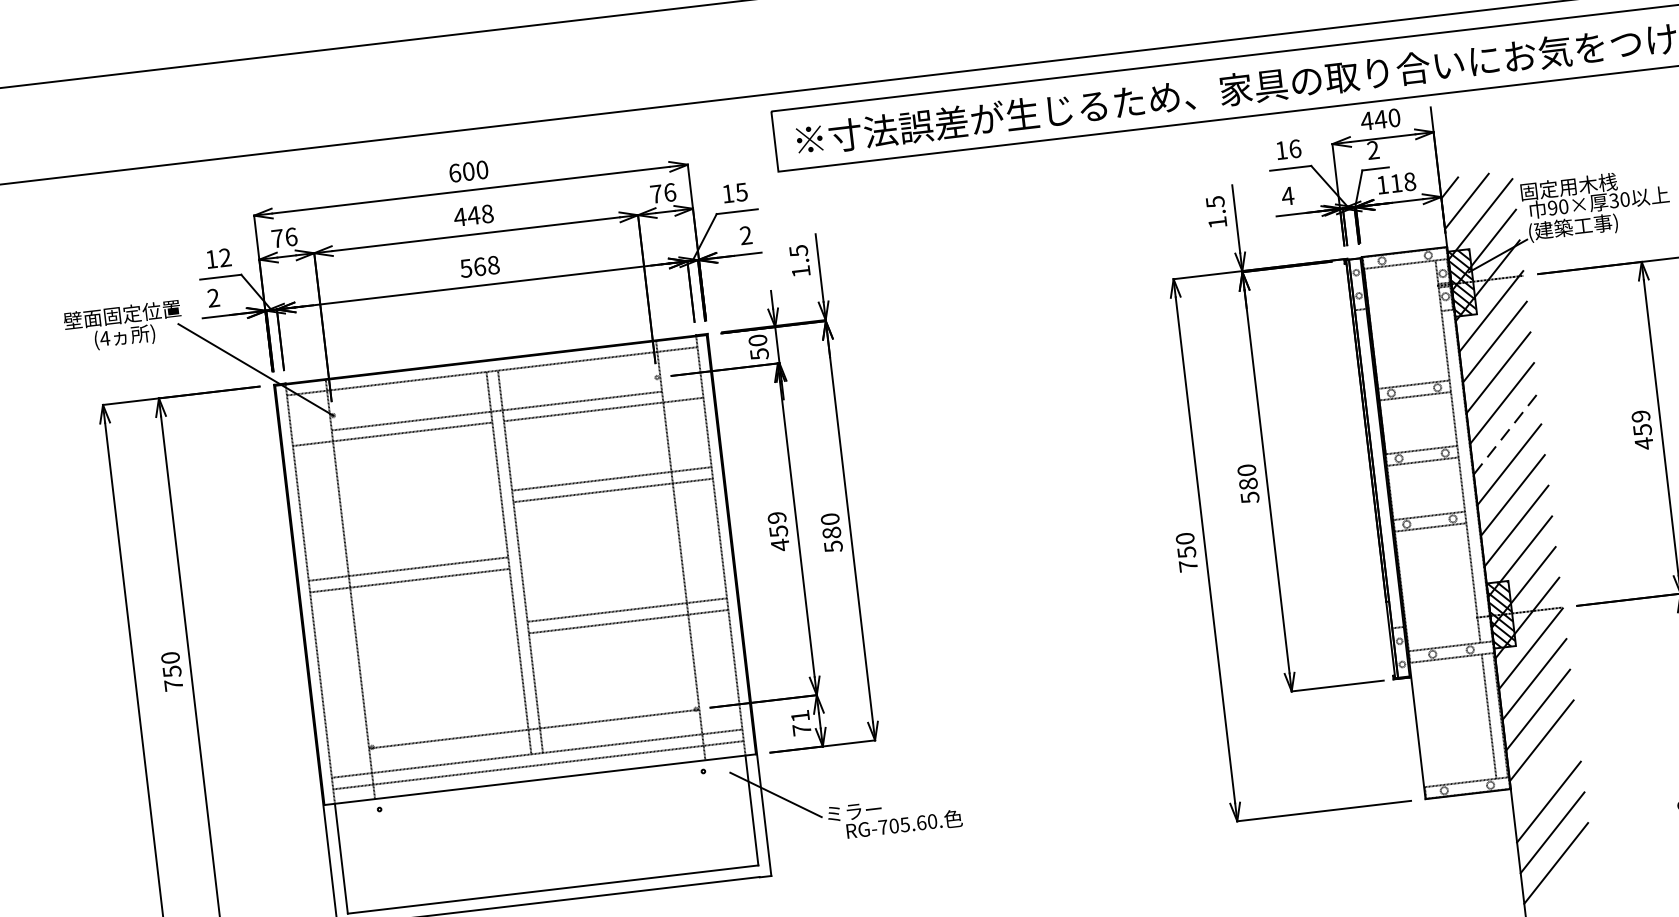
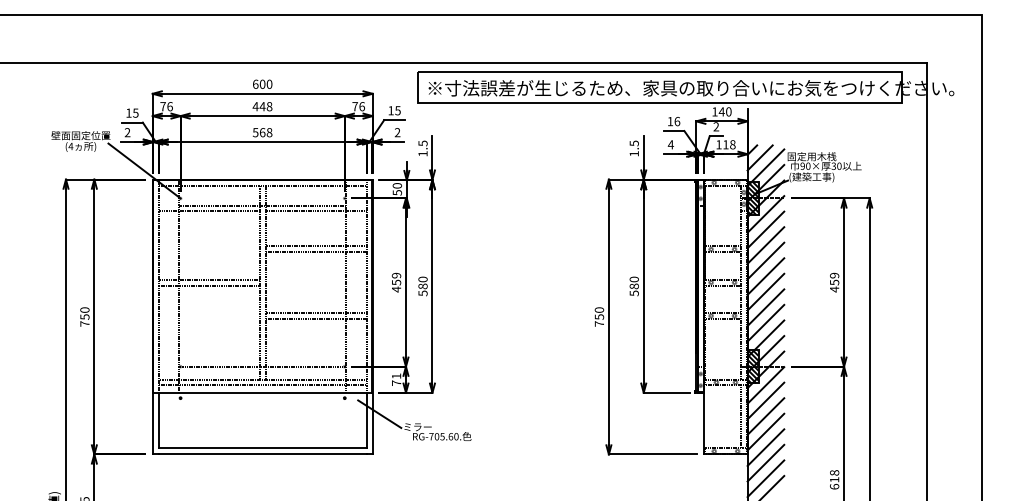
text: (1366, 120) -> (714, 111), 440 -> 140
text: (224, 256) -> (135, 112), 12 -> 15
line: (1504, 434) -> (765, 276), dashed -> solid
line: (1544, 771) -> (765, 447), added

